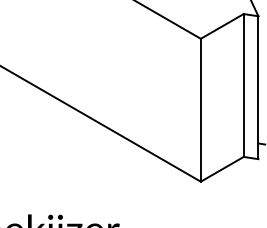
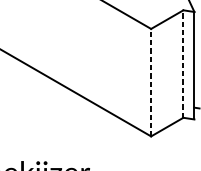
line: (243, 84) -> (183, 63), solid -> dashed
line: (200, 109) -> (150, 82), solid -> dashed

